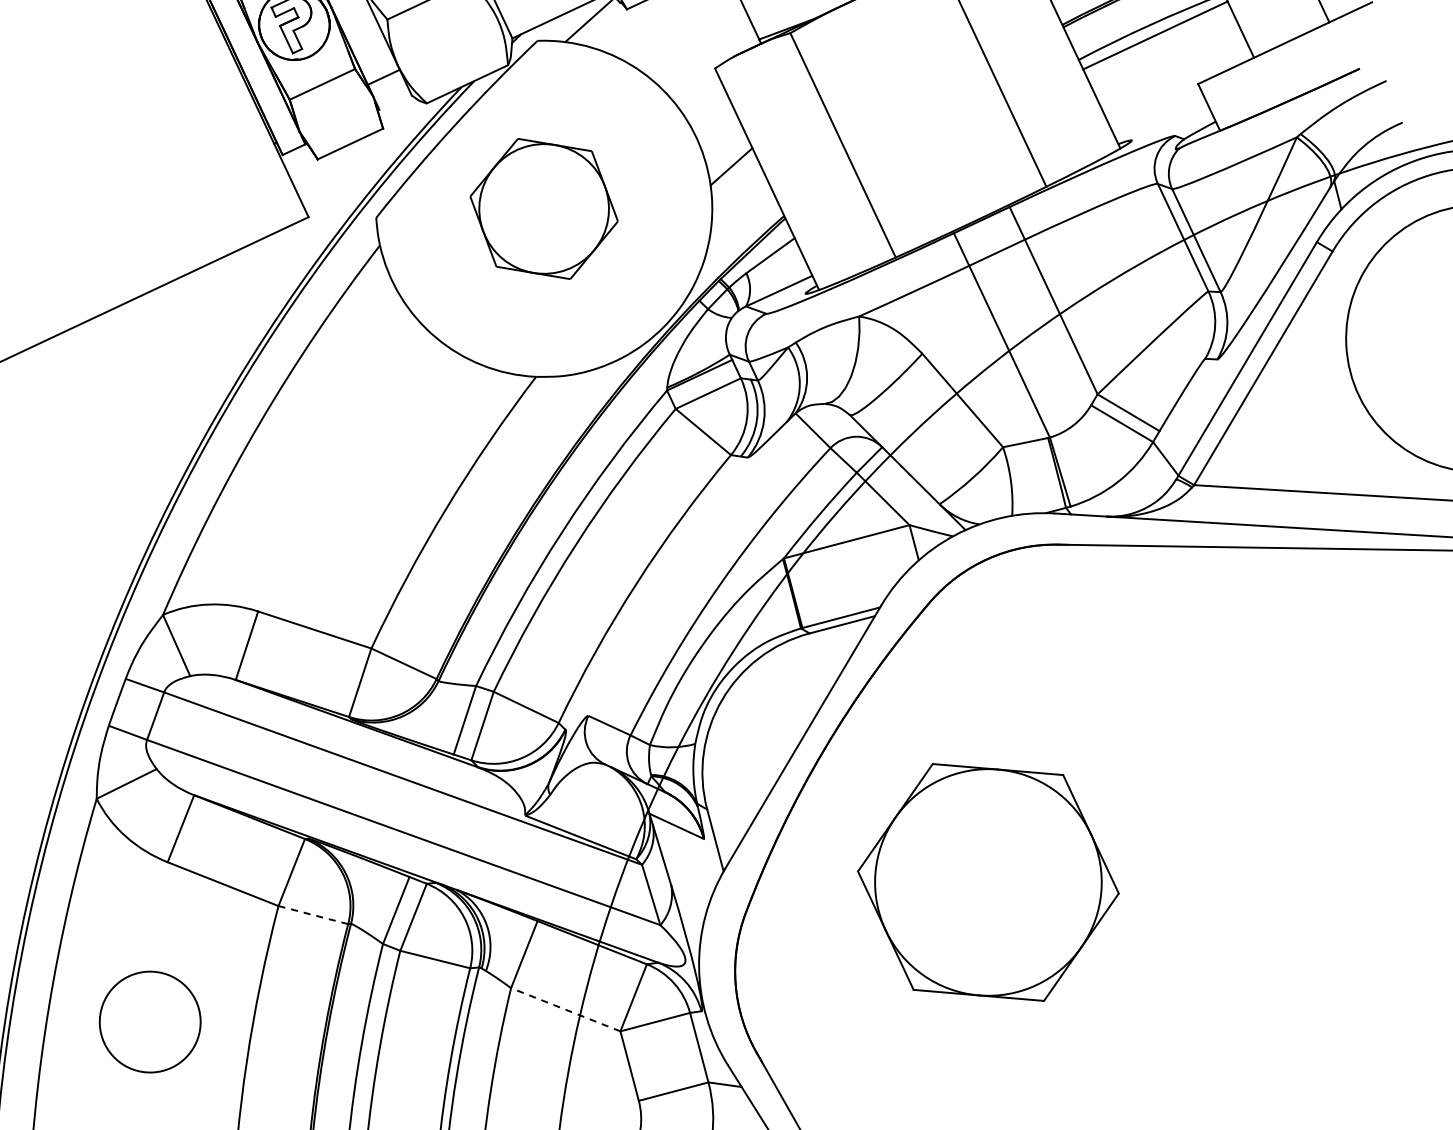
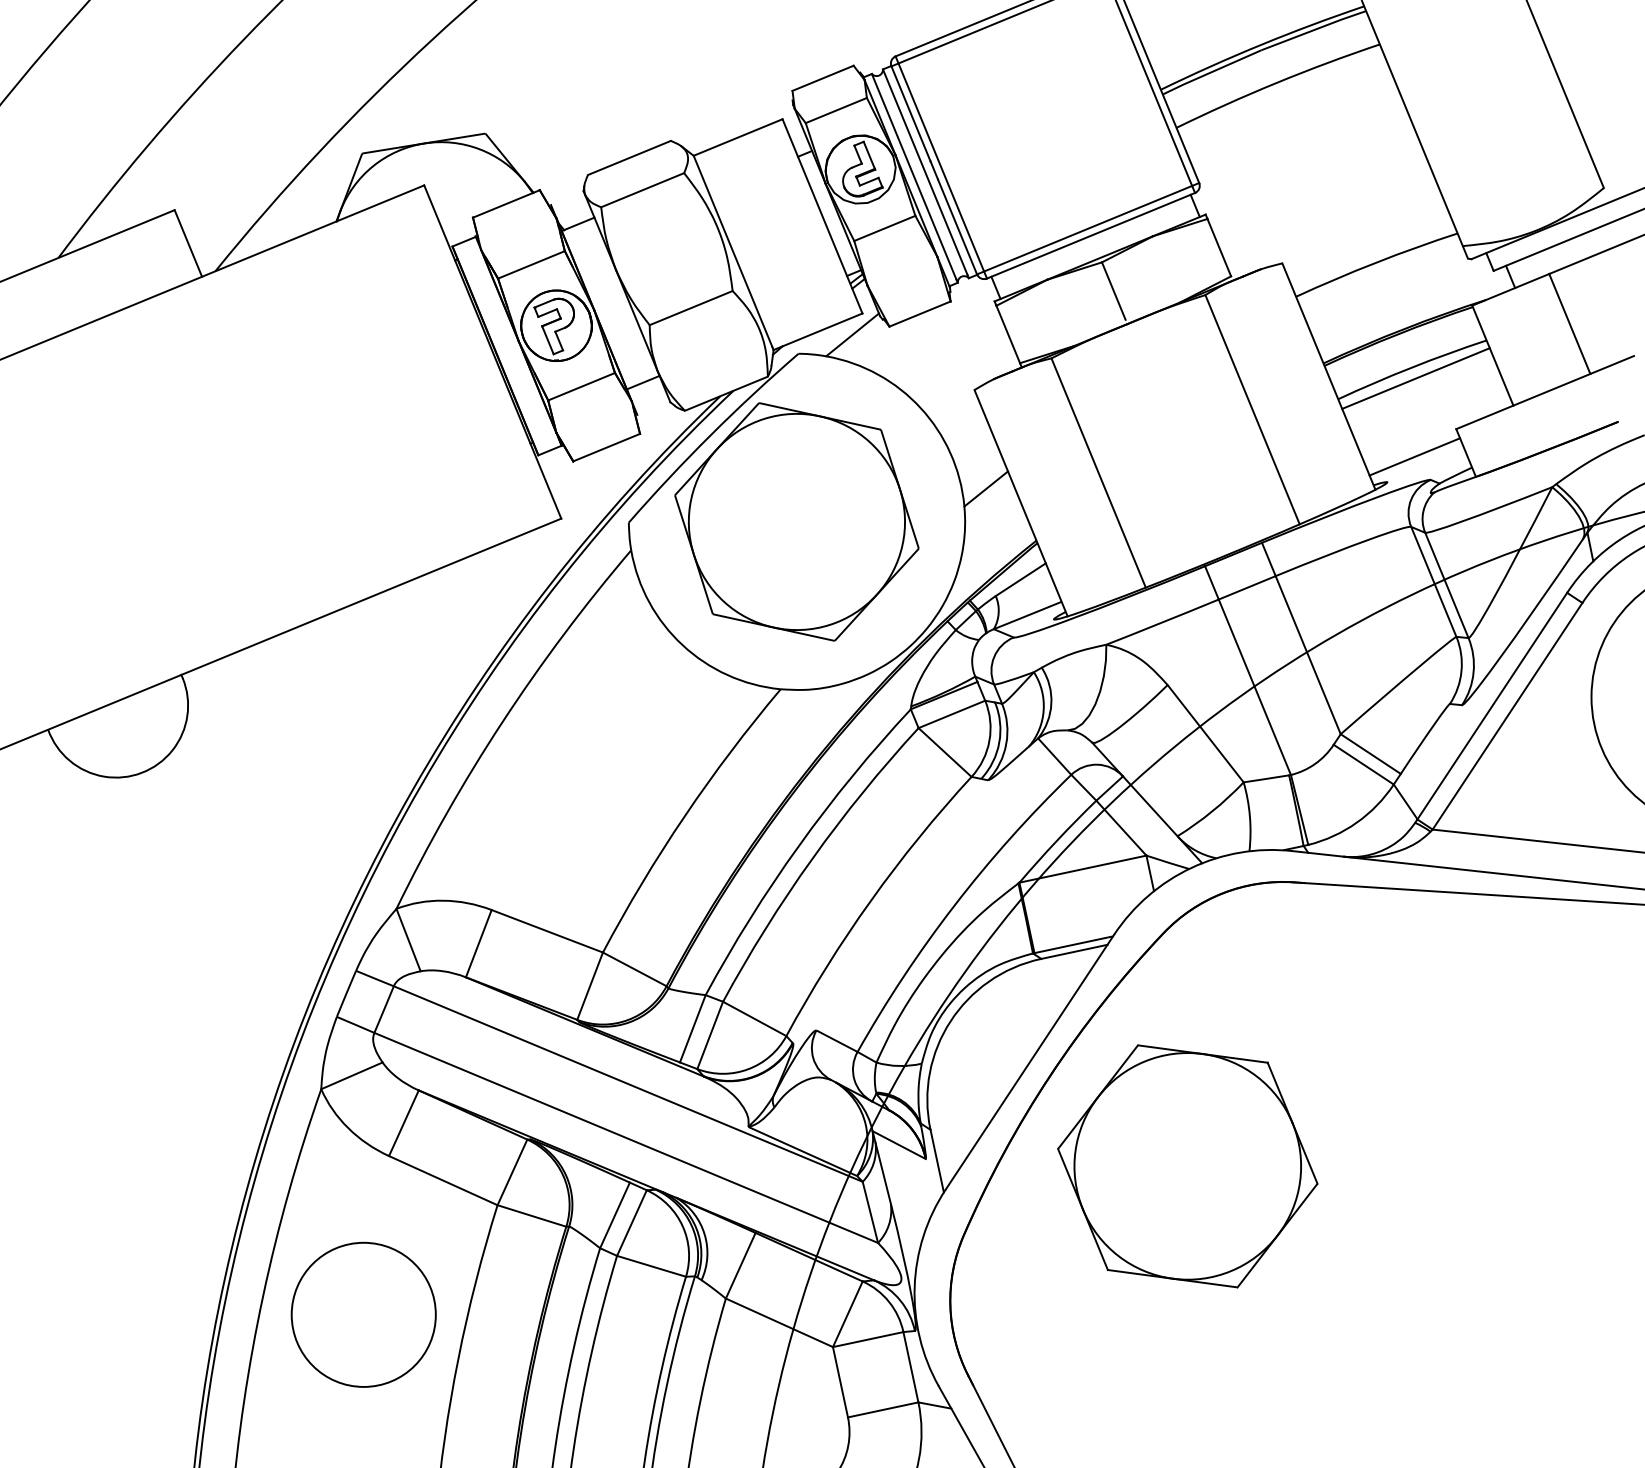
line: (1157, 113) -> (1414, 456), added
part: (543, 208) -> (796, 521), size x1.67
part: (988, 882) -> (1187, 1166), moved
line: (312, 914) -> (531, 1215), dashed -> solid
line: (565, 1009) -> (779, 1322), dashed -> solid
circle: (149, 1021) -> (363, 1314), size x1.43

